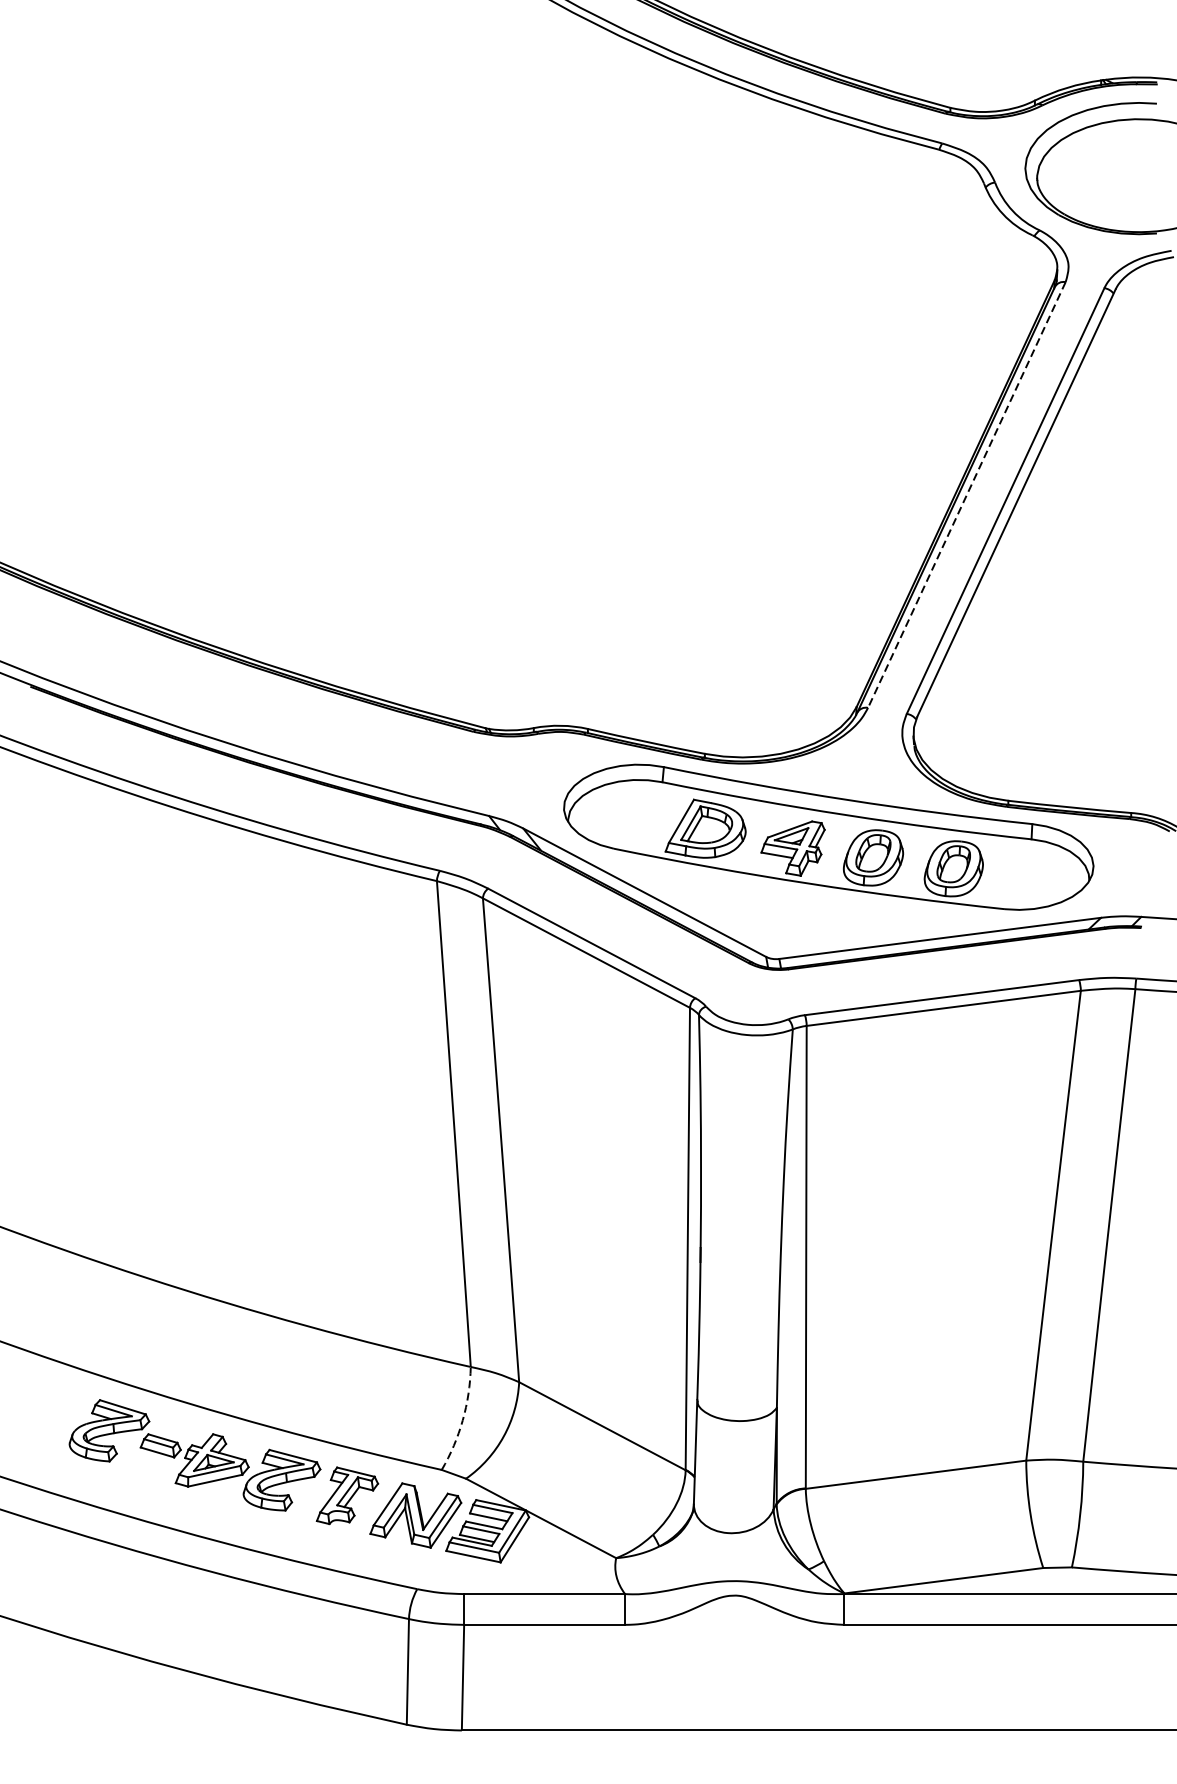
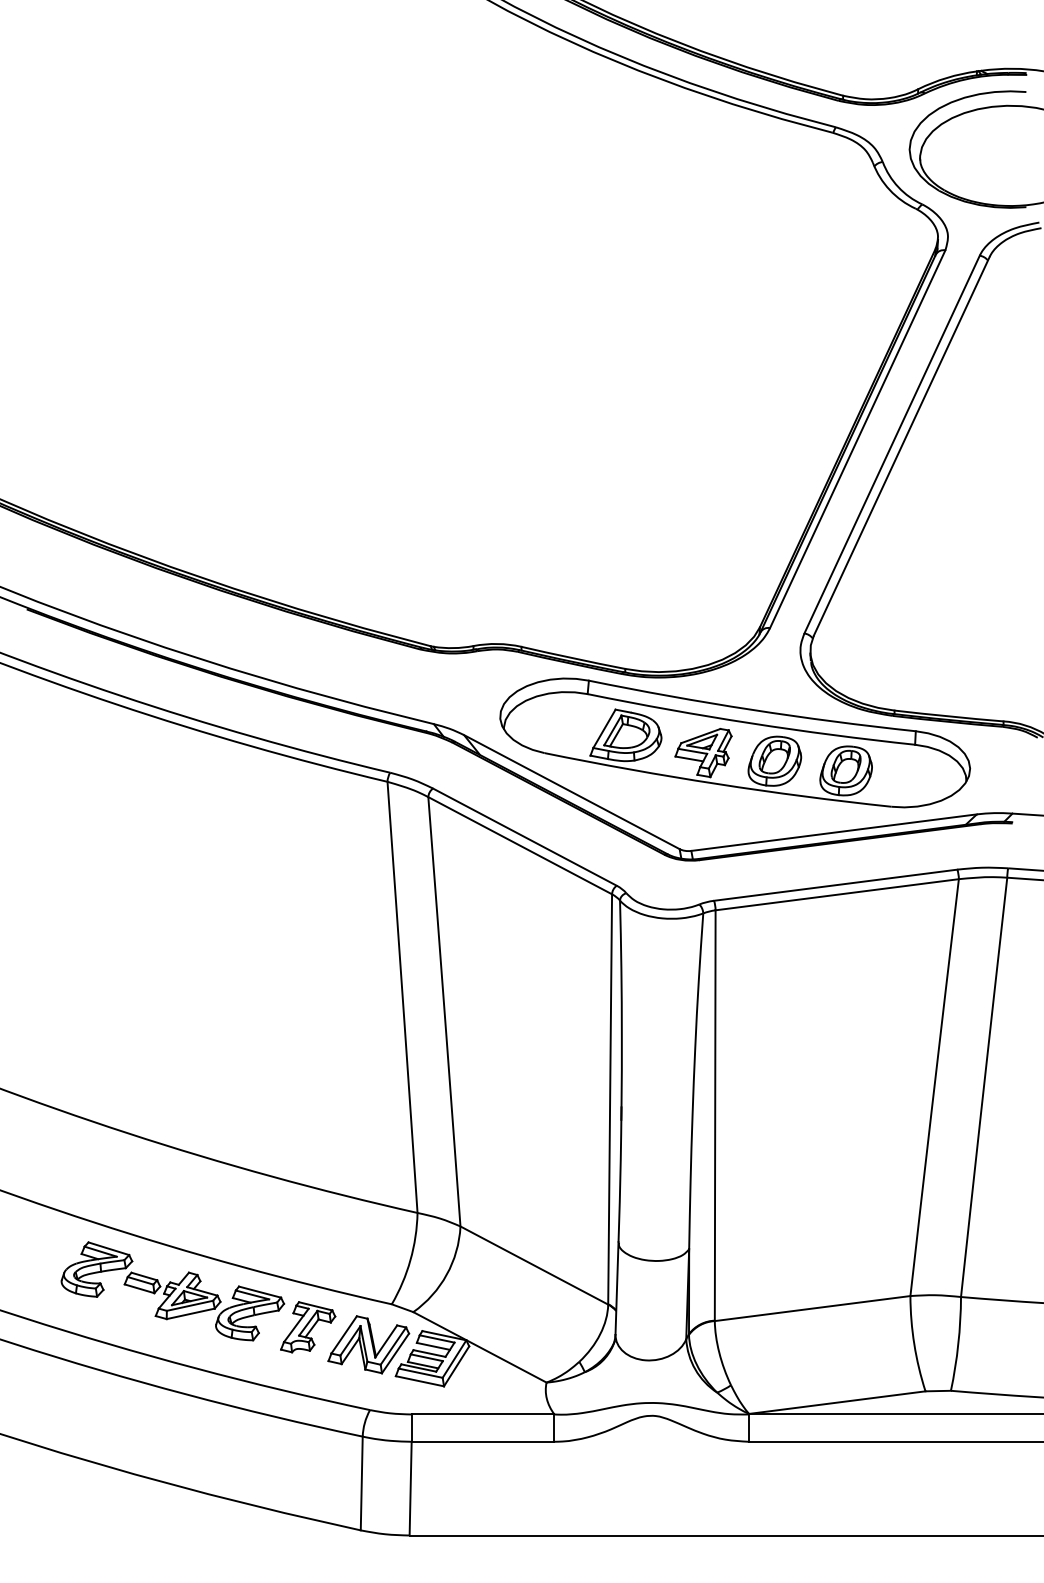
line: (966, 495) -> (857, 439), dashed -> solid
arc: (462, 1420) -> (410, 1260), dashed -> solid

